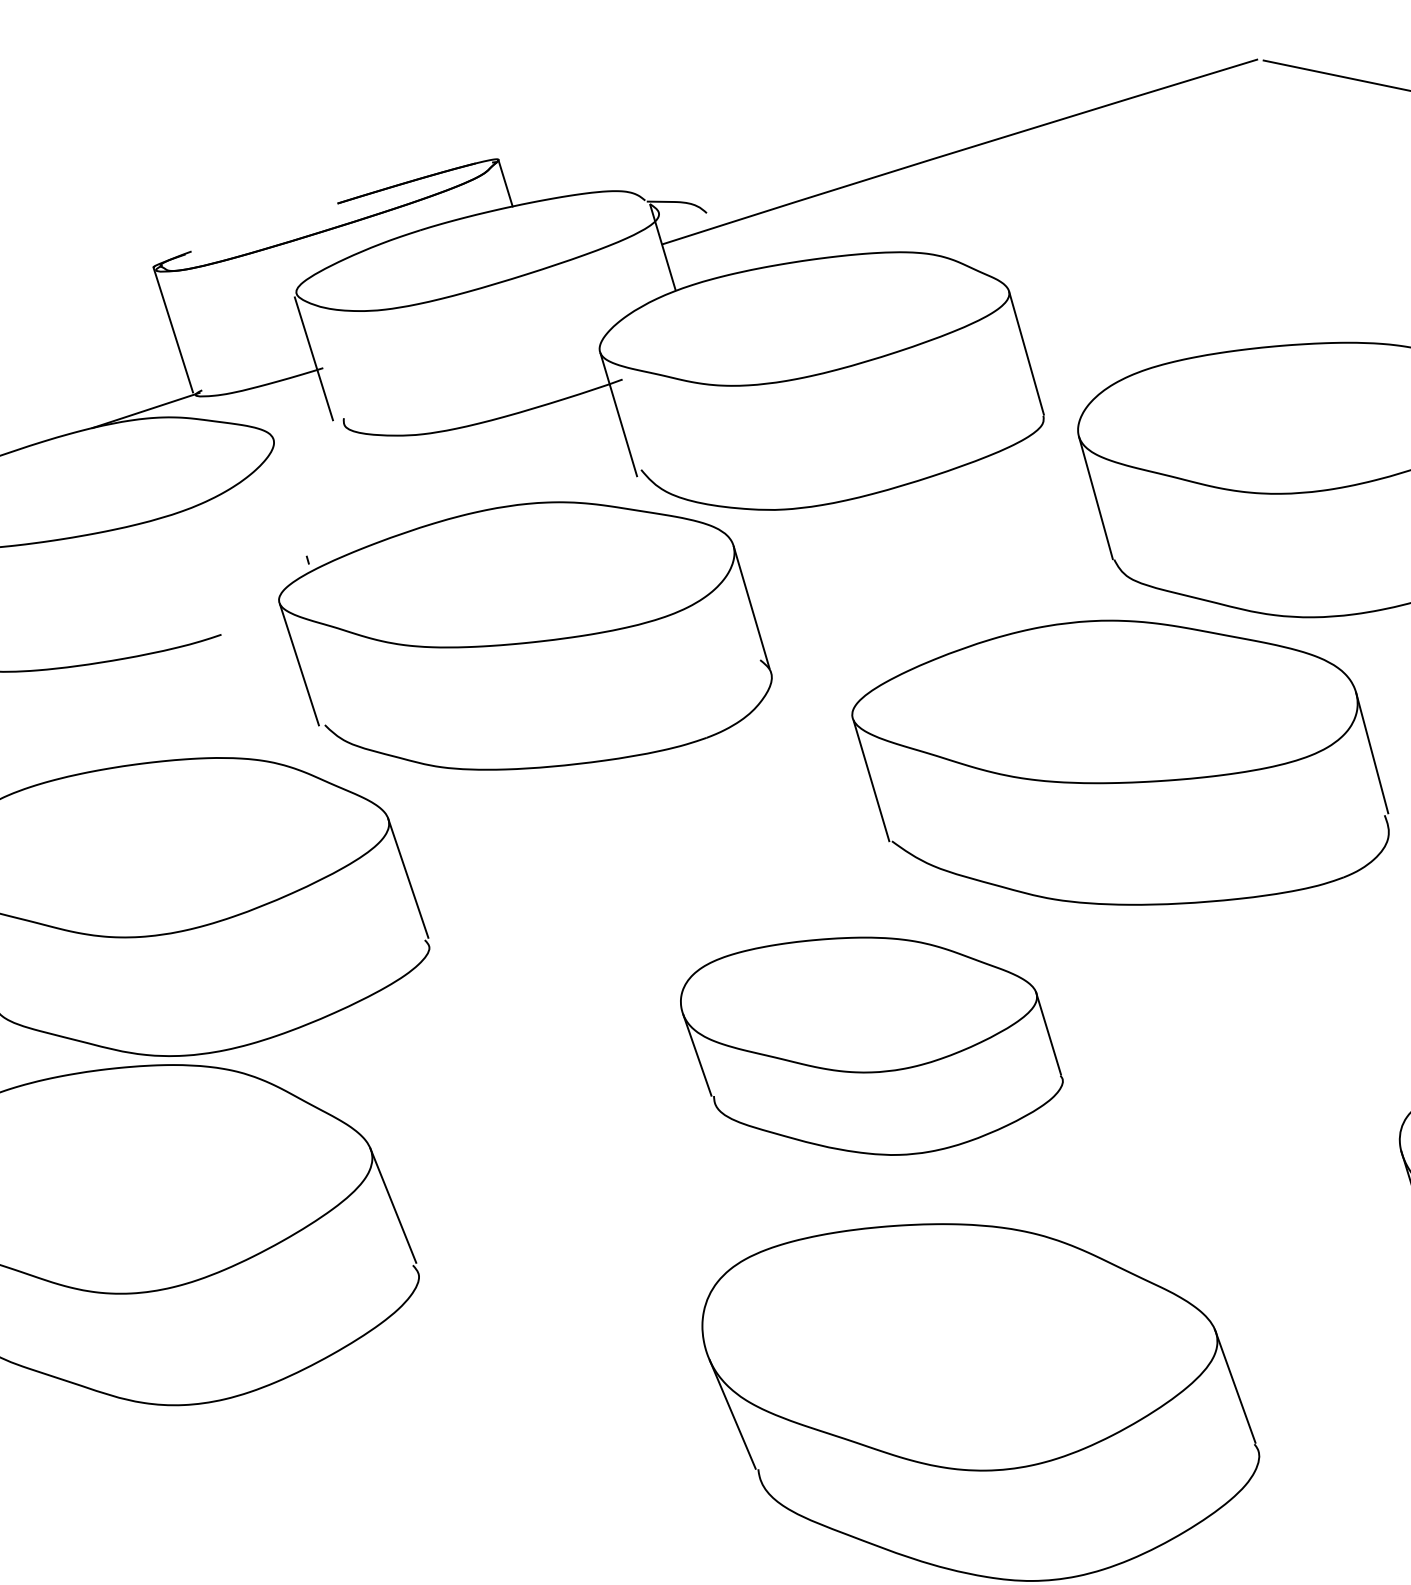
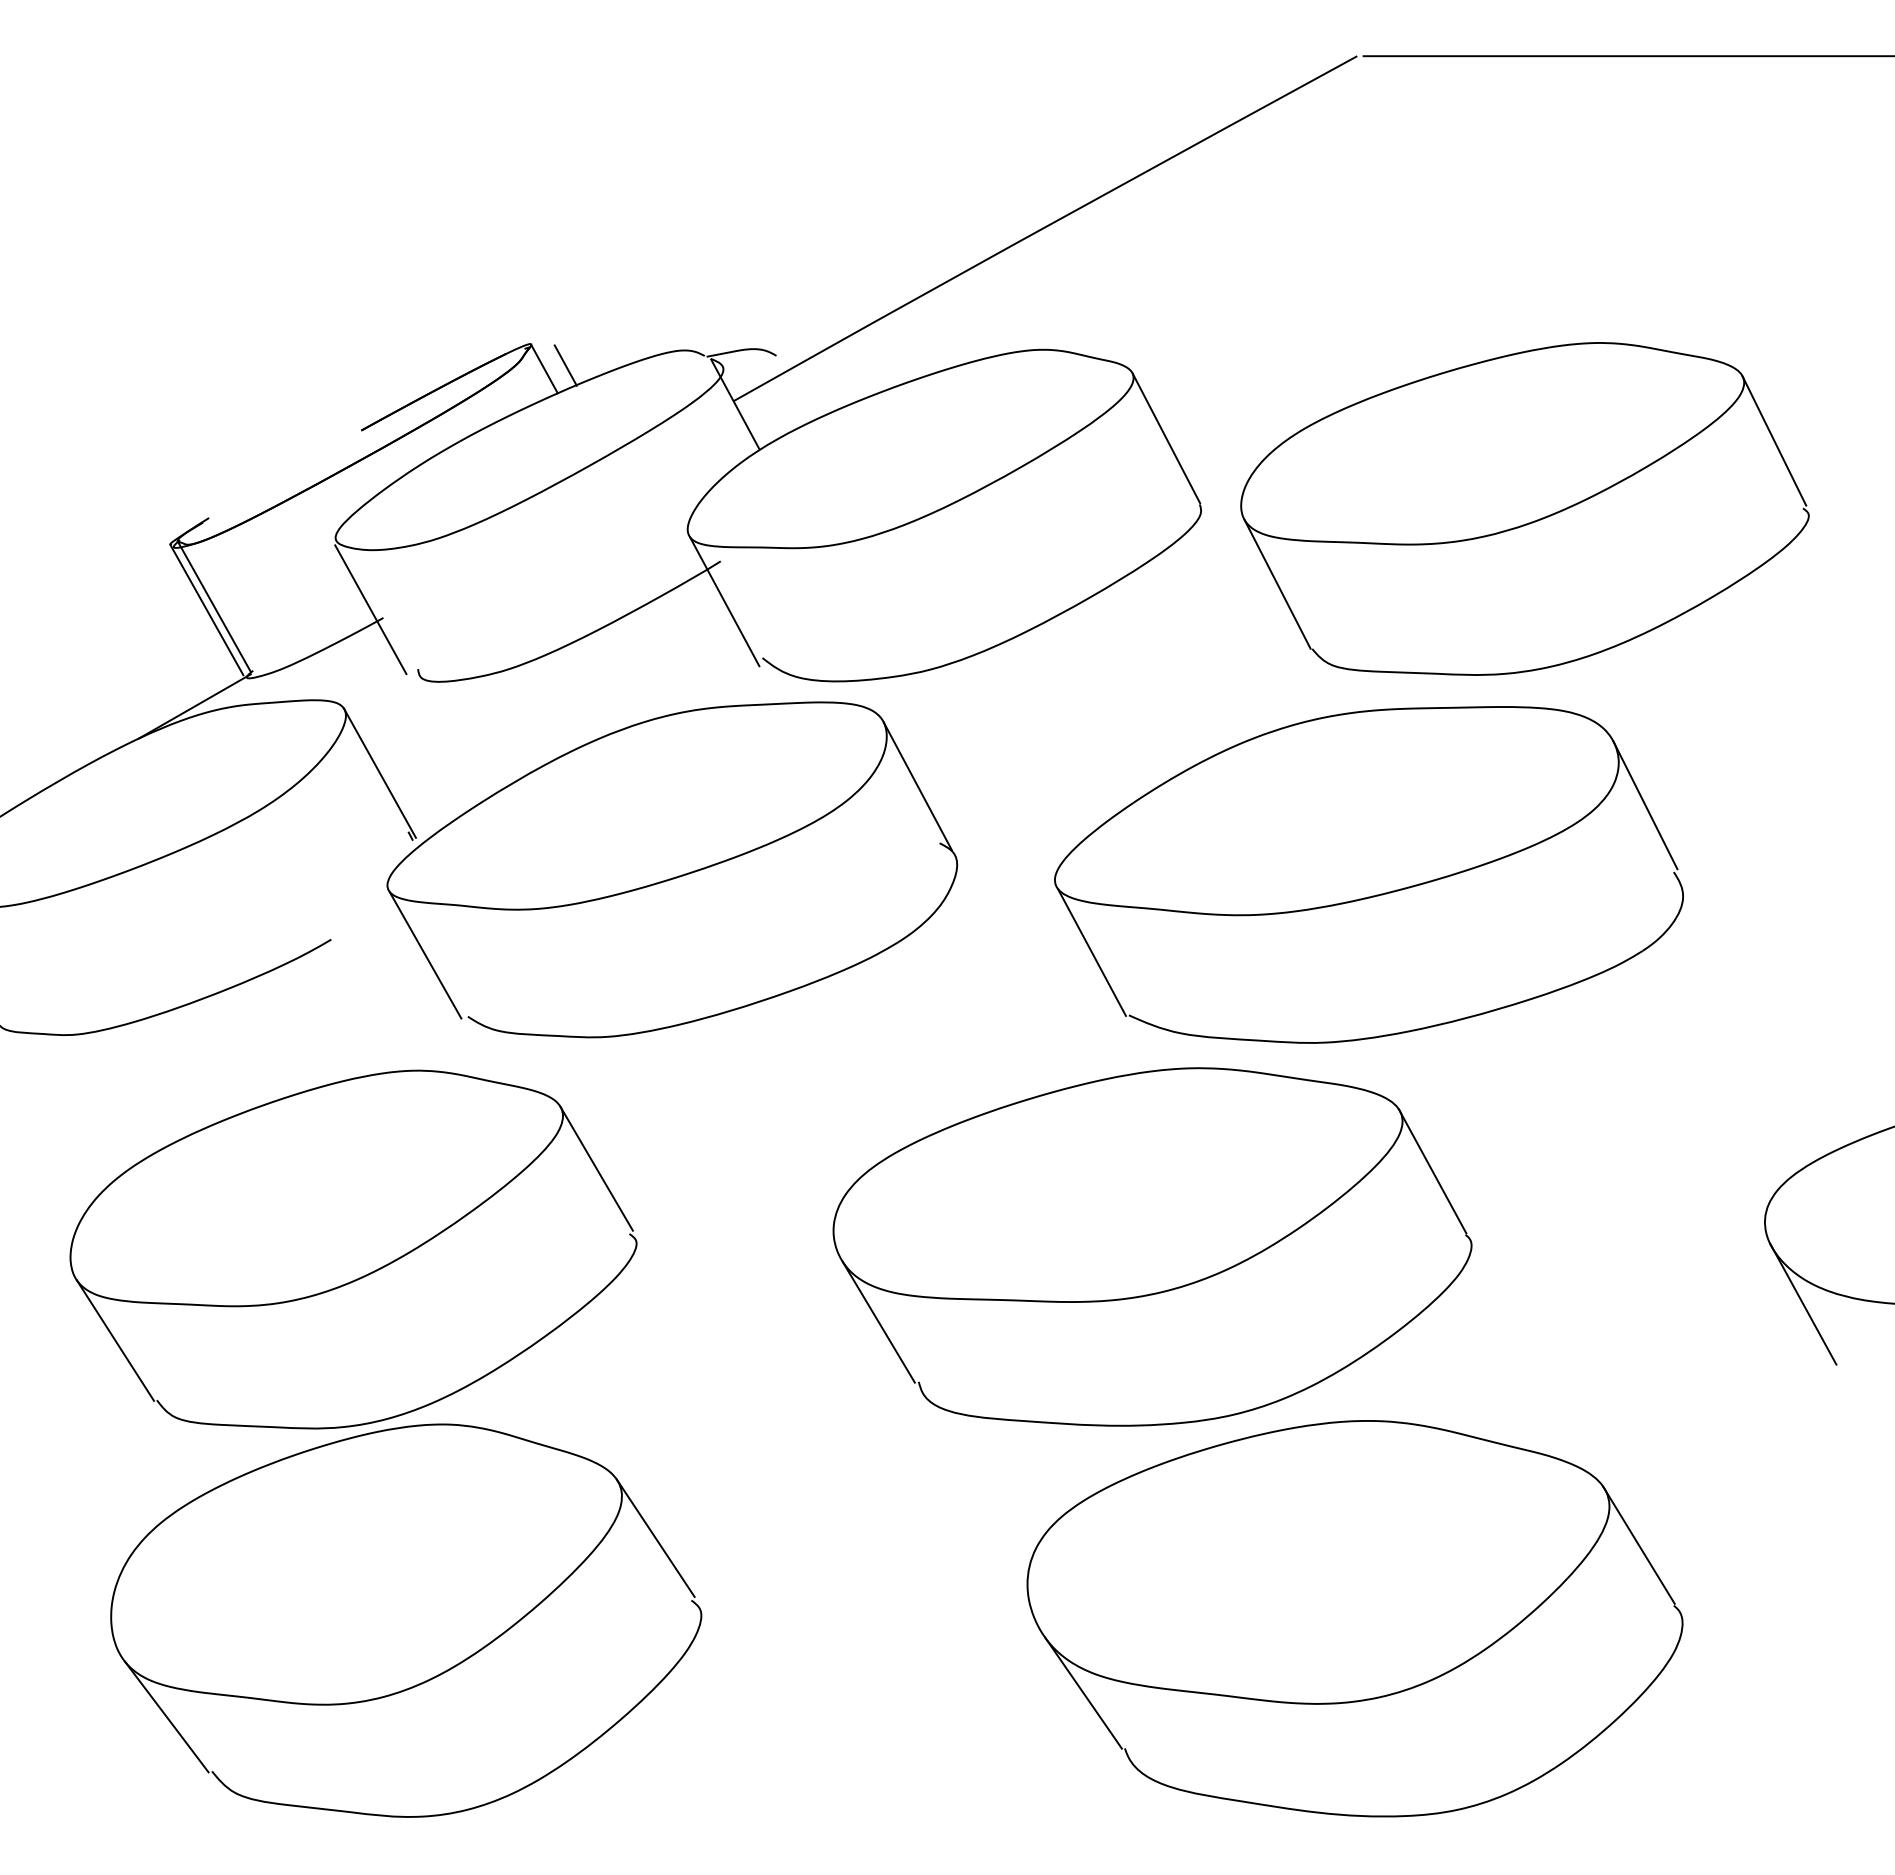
line: (524, 184) -> (565, 365), added
line: (179, 328) -> (213, 606), added
line: (292, 499) -> (379, 772), added
part: (871, 1043) -> (1152, 1246), size x1.43

